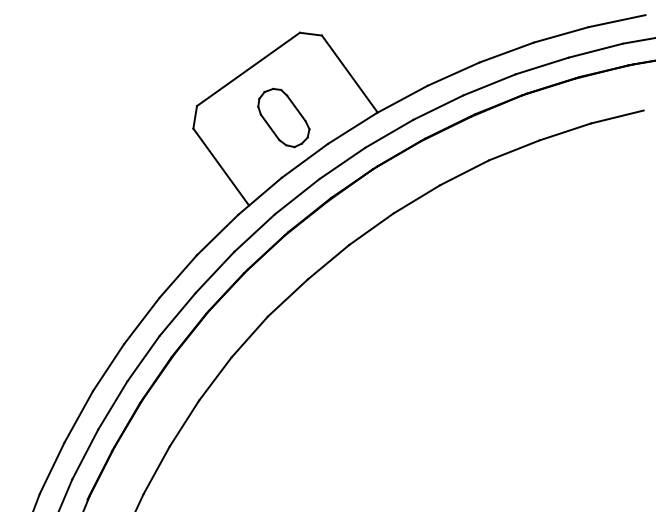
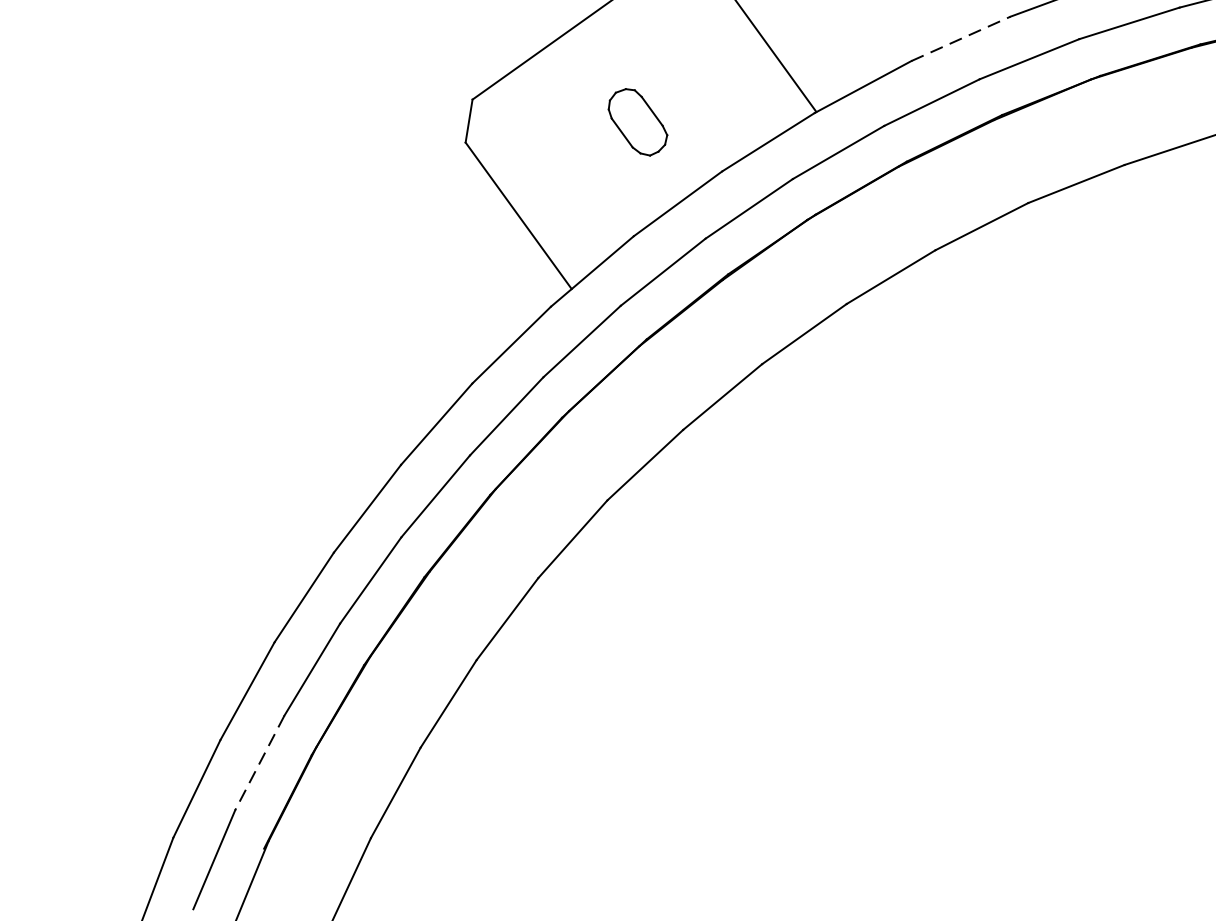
line: (453, 74) -> (960, 39), solid -> dashed
part: (283, 117) -> (637, 121), size x0.6
line: (85, 454) -> (260, 762), solid -> dashed

